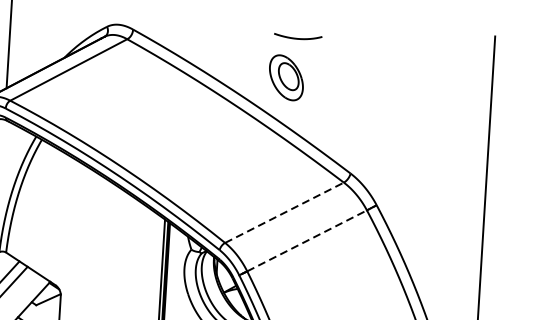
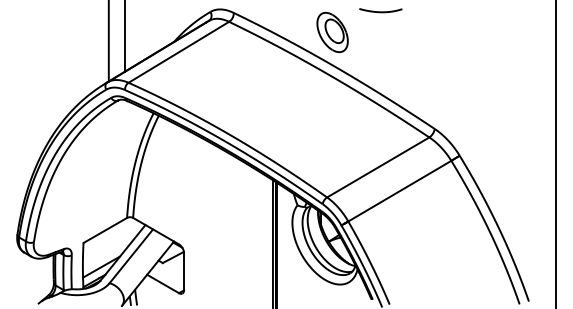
part: (286, 77) -> (332, 32), moved
line: (284, 212) -> (378, 167), dashed -> solid
line: (306, 241) -> (399, 191), dashed -> solid

